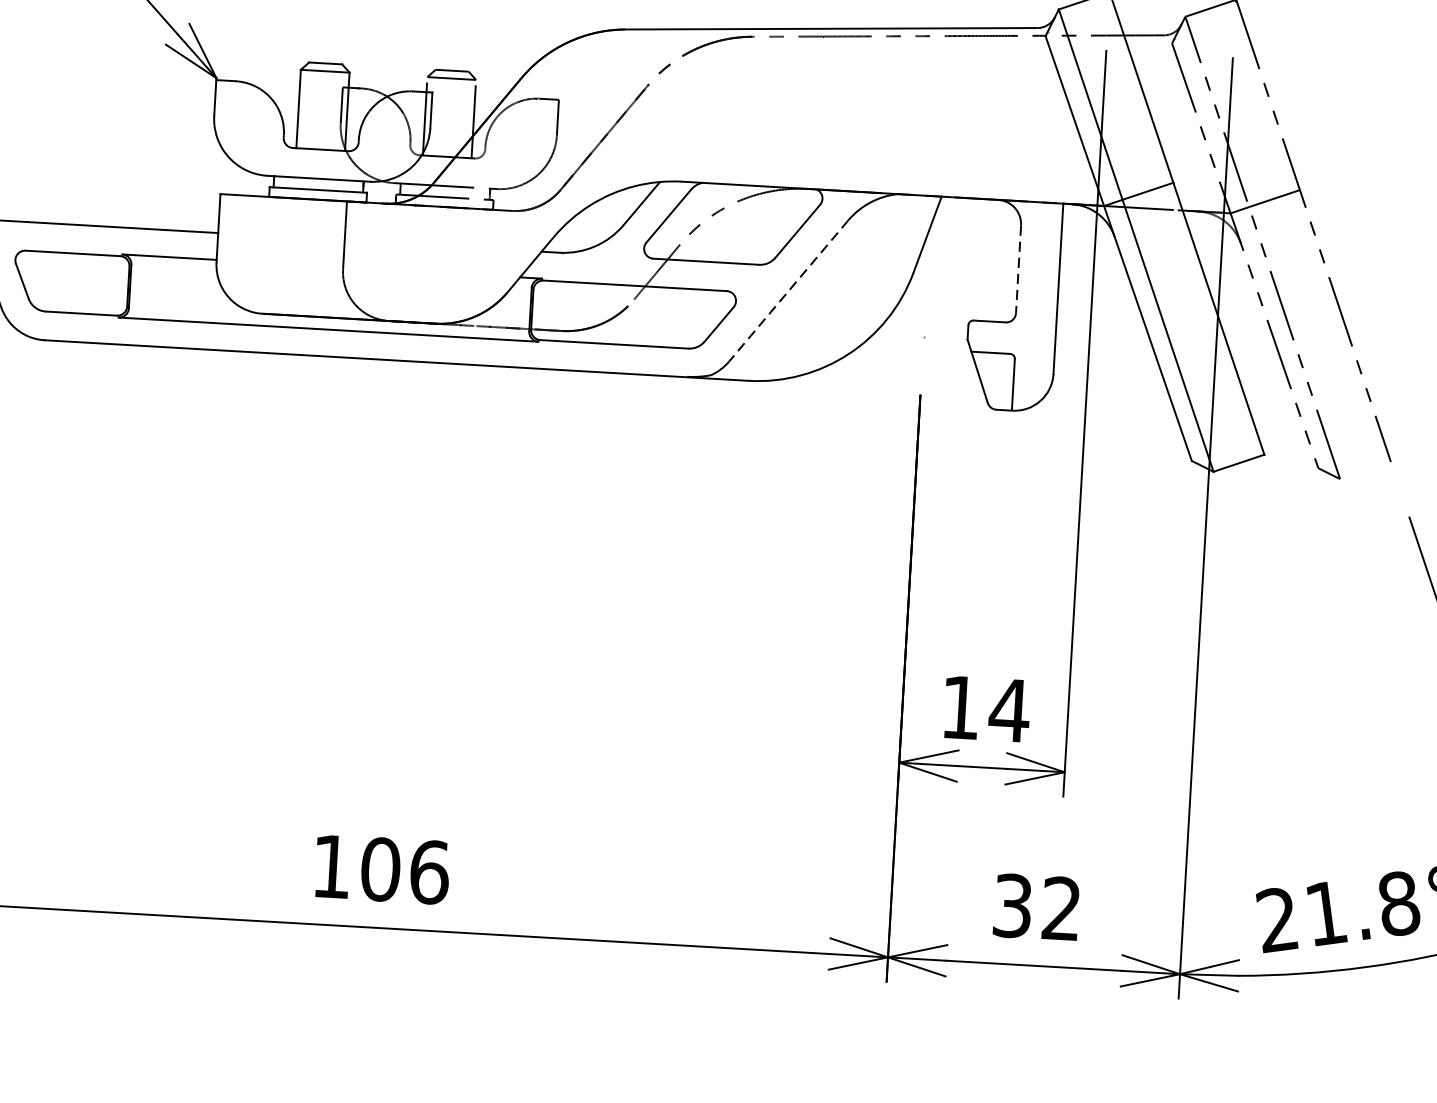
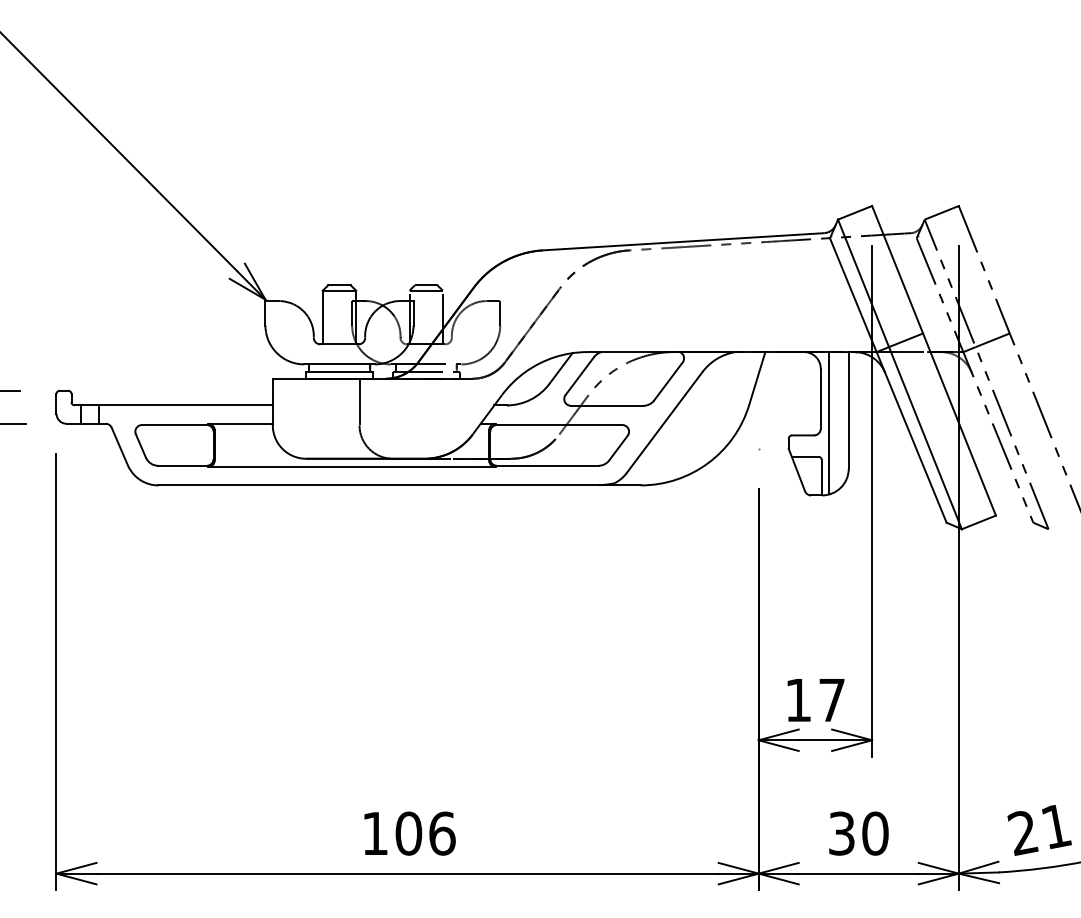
line: (1018, 270) -> (820, 399), dashed -> solid
line: (788, 290) -> (664, 422), dashed -> solid
line: (1029, 306) -> (829, 423), added
text: (1008, 710) -> (831, 700), 14 -> 17
text: (1061, 908) -> (875, 833), 32 -> 30

